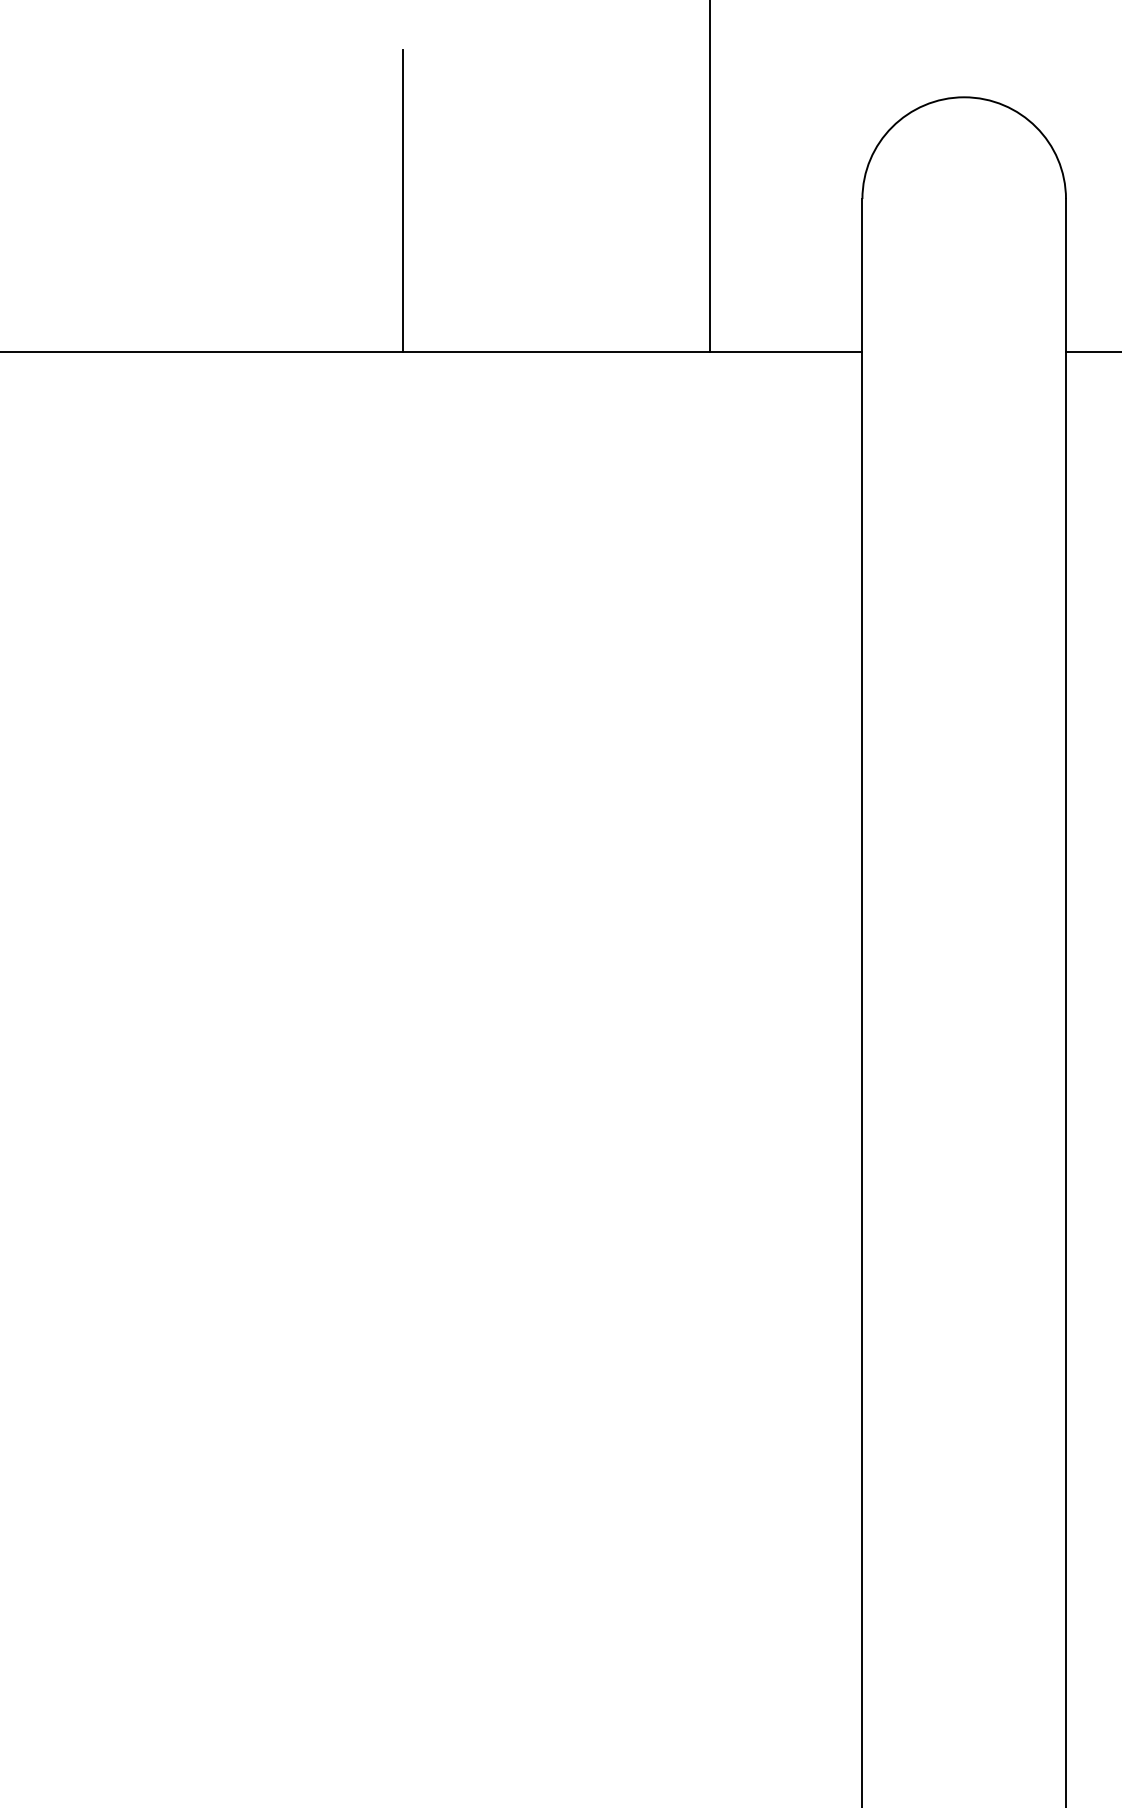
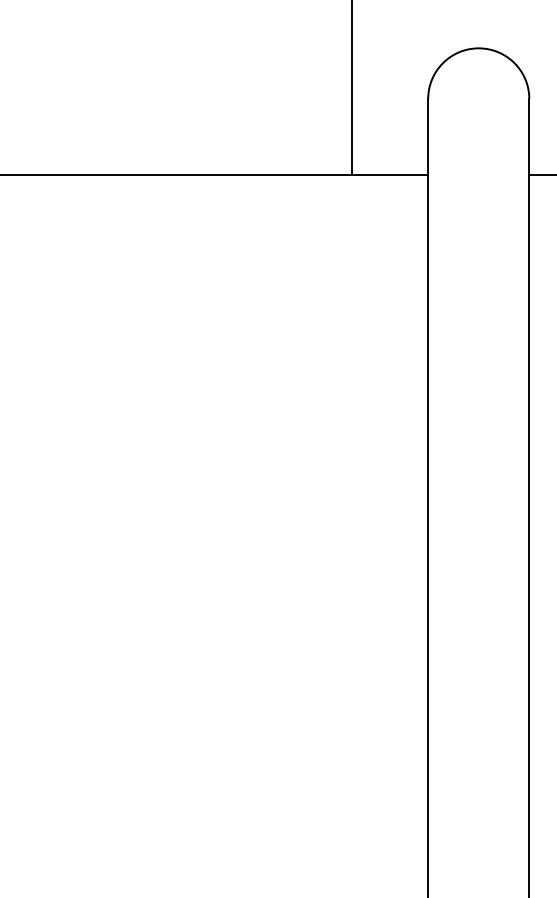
line: (401, 200) -> (199, 99), removed

